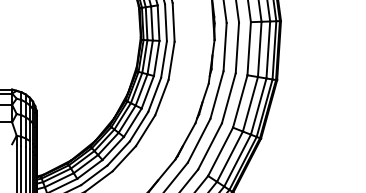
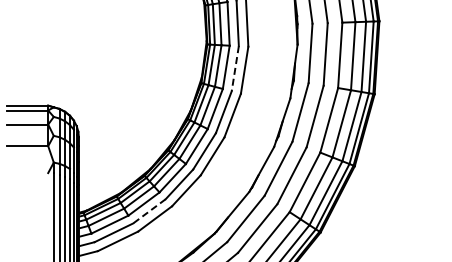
line: (164, 59) -> (235, 68), solid -> dashed
line: (94, 175) -> (149, 211), solid -> dashed

